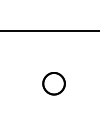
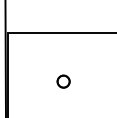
part: (53, 83) -> (63, 81), size x0.6

